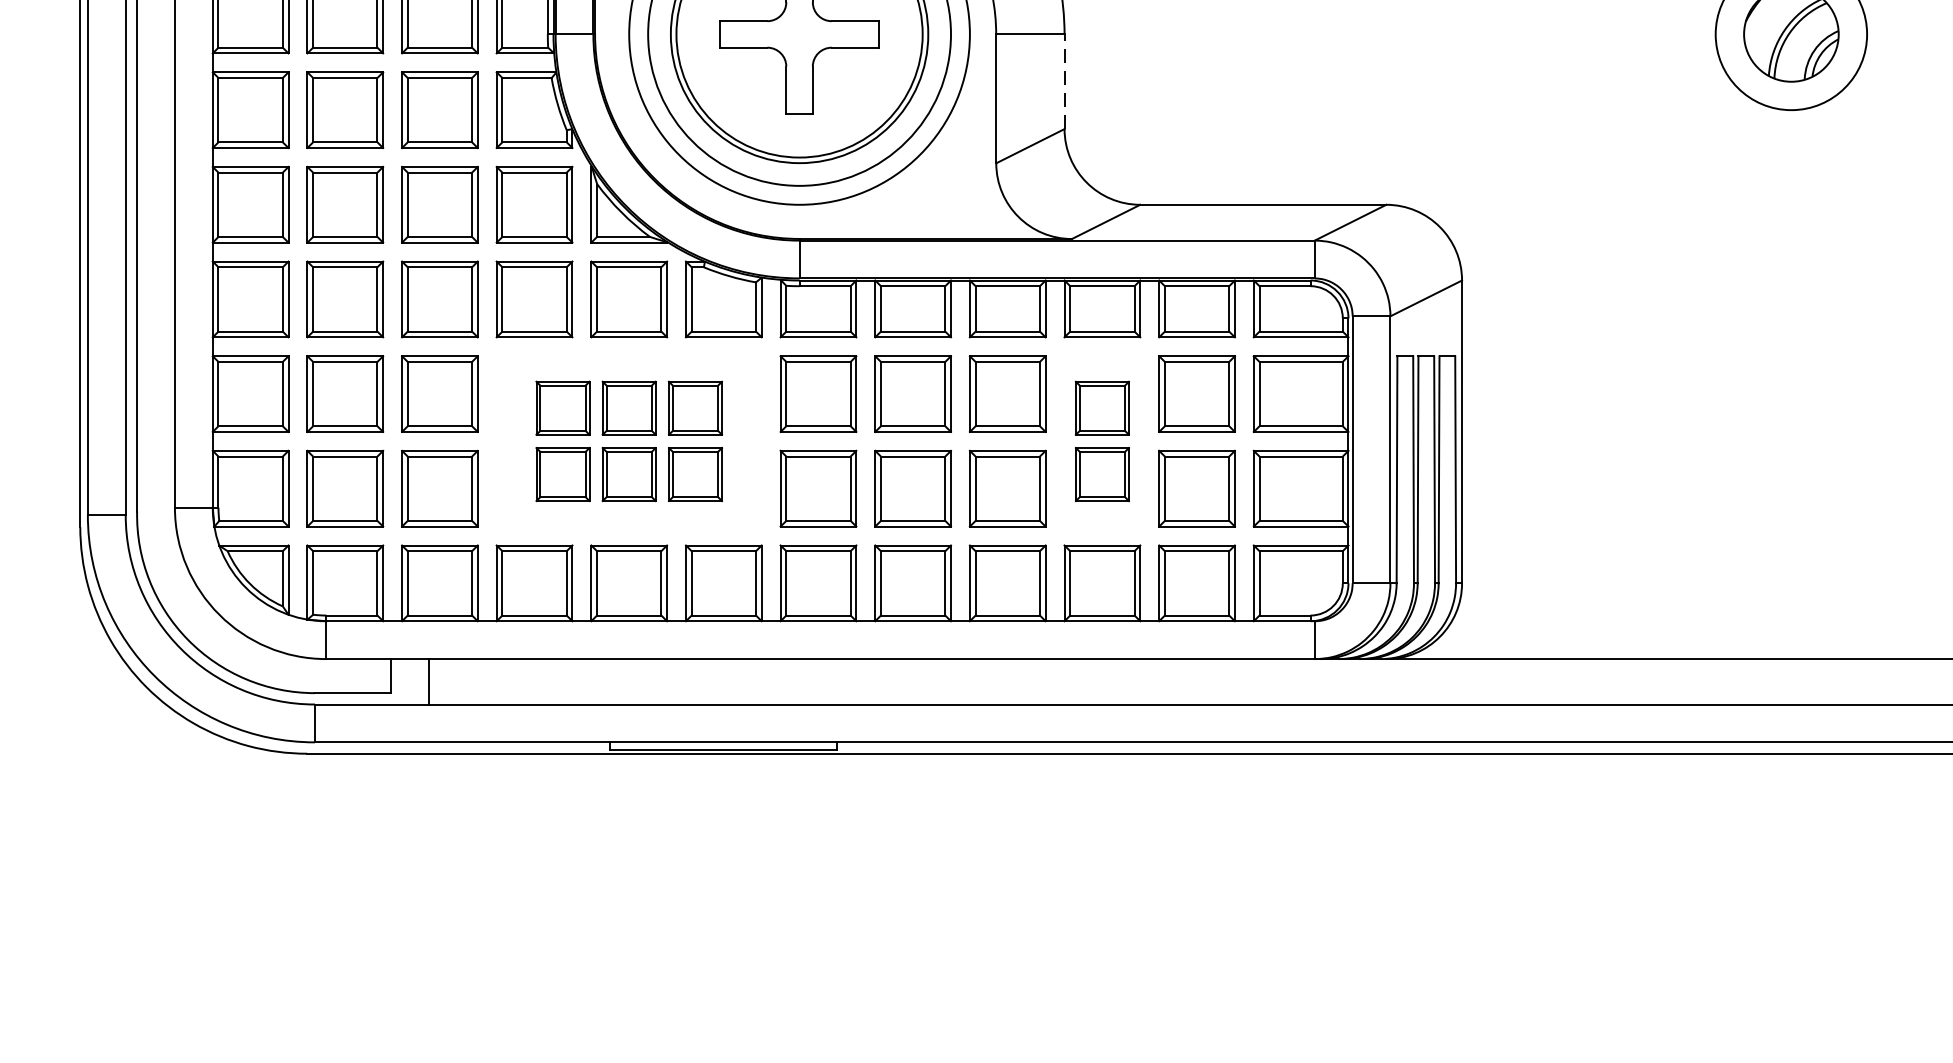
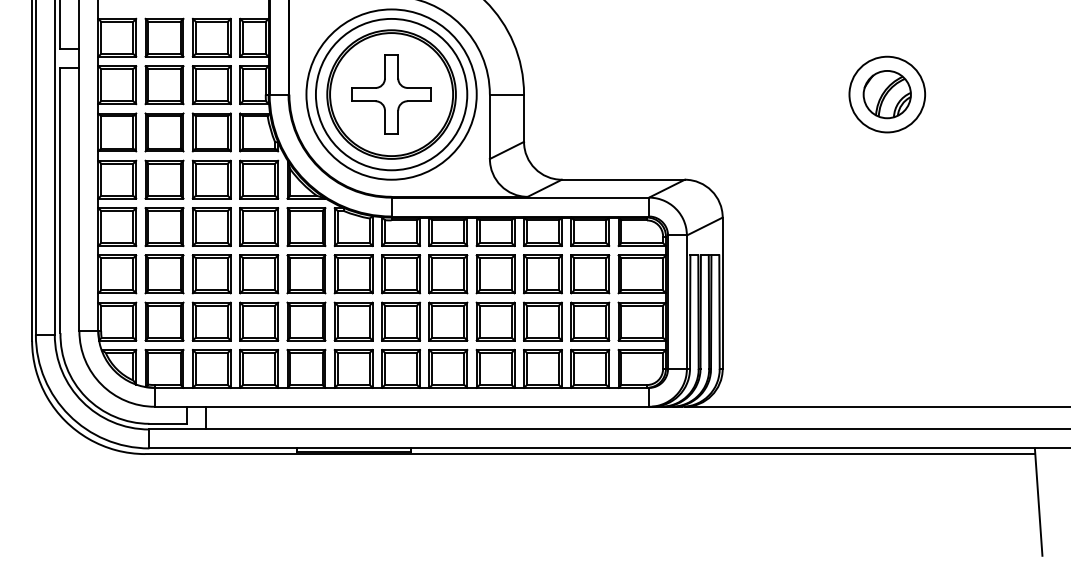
line: (1065, 82) -> (524, 118), dashed -> solid
part: (629, 440) -> (306, 297), size x1.43
part: (1101, 440) -> (542, 297), size x1.43

